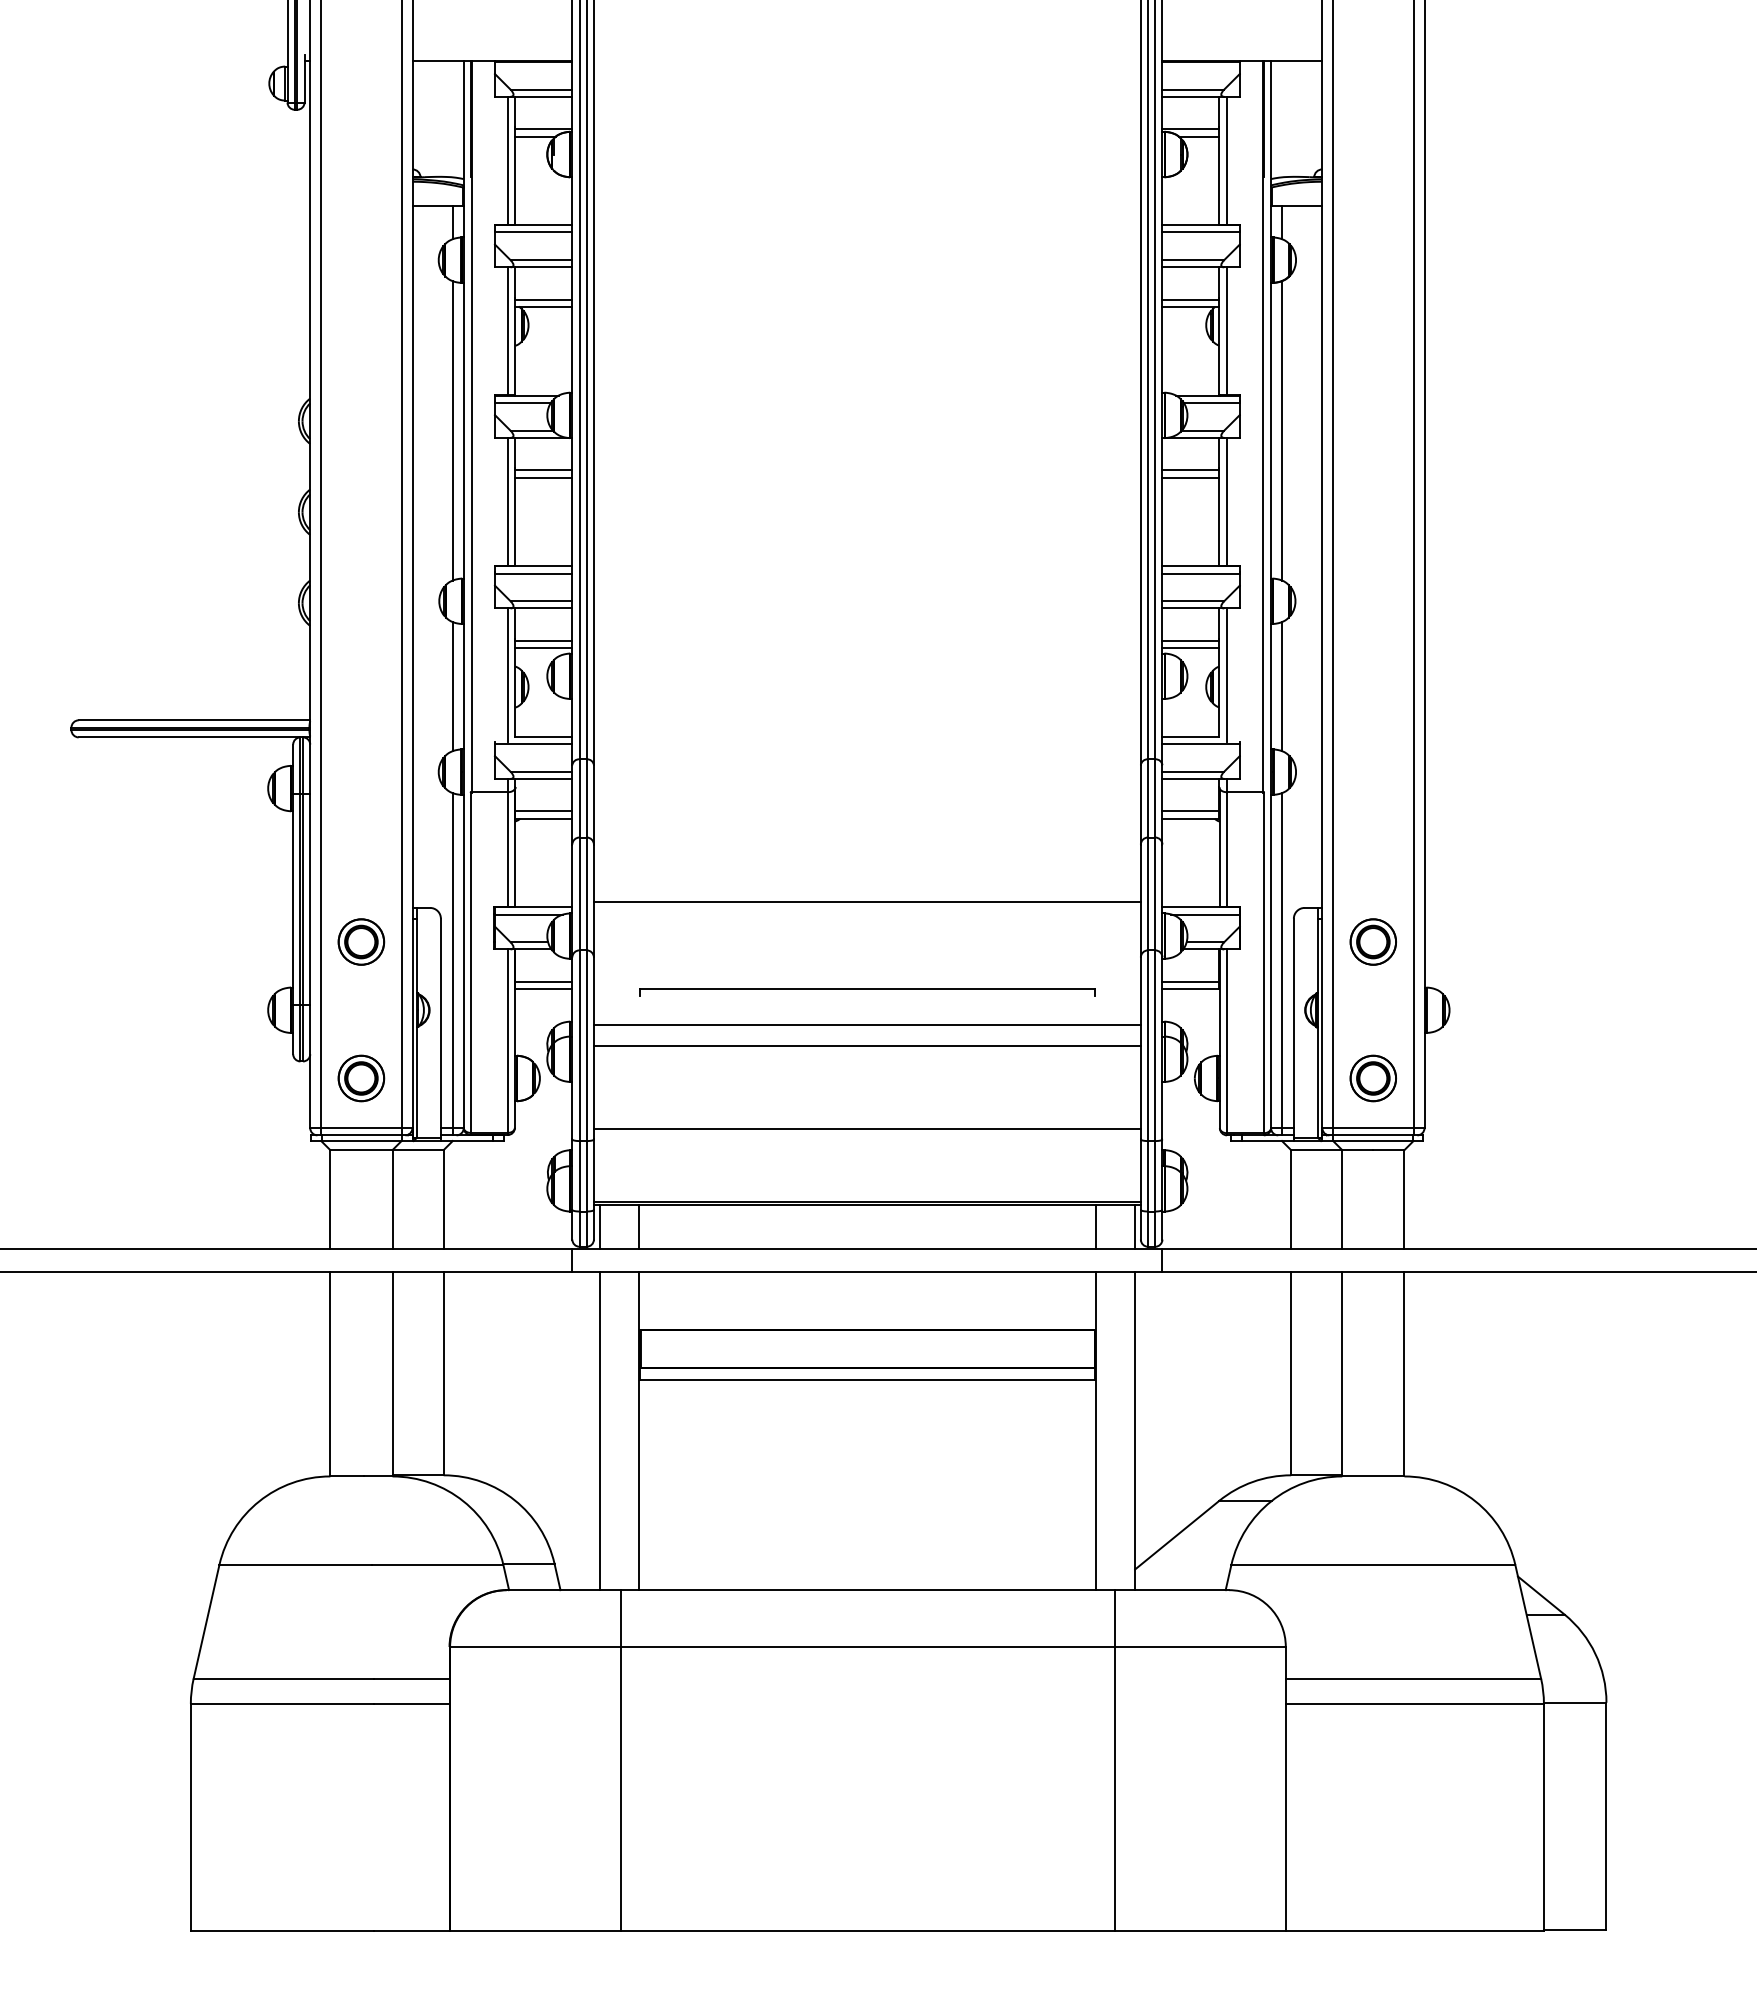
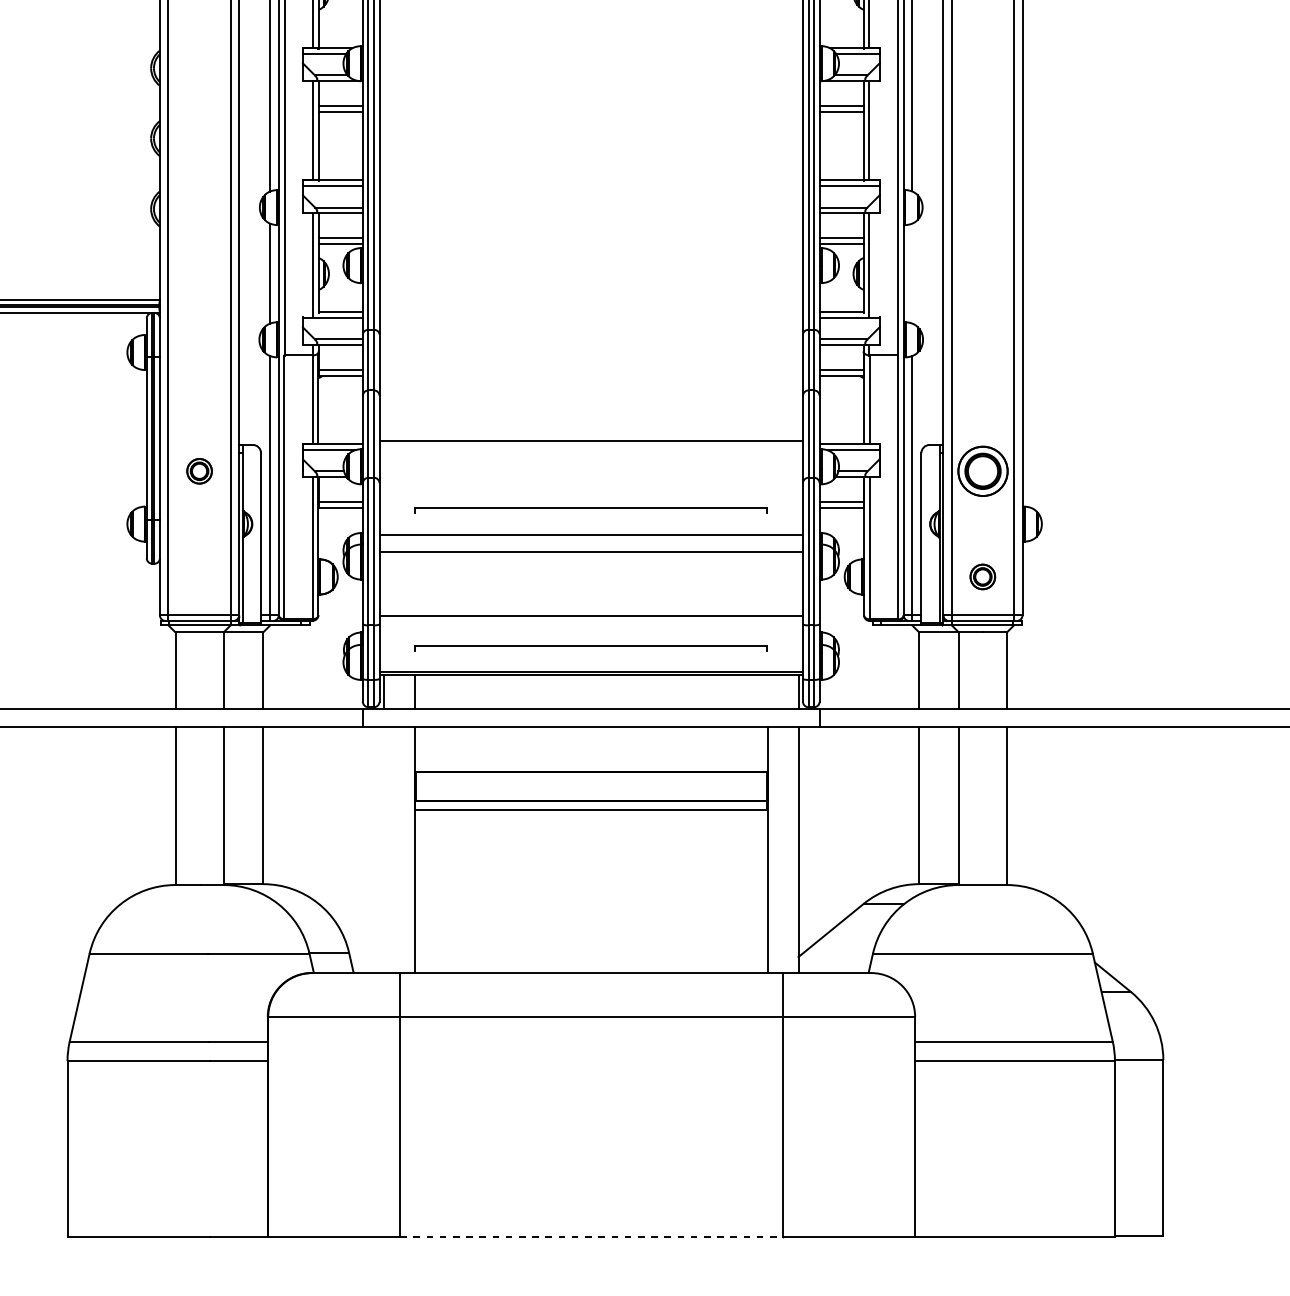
line: (1281, 686) -> (911, 273), removed
part: (361, 941) -> (199, 470), size x0.7
part: (1372, 941) -> (982, 470), size x1.4
part: (361, 1078) -> (199, 576), removed
part: (1372, 1078) -> (982, 576), size x0.7
part: (867, 1171) -> (591, 648), added
line: (1096, 1226) -> (768, 691), removed
line: (600, 1430) -> (384, 849), removed
line: (868, 1931) -> (592, 1237), solid -> dashed

